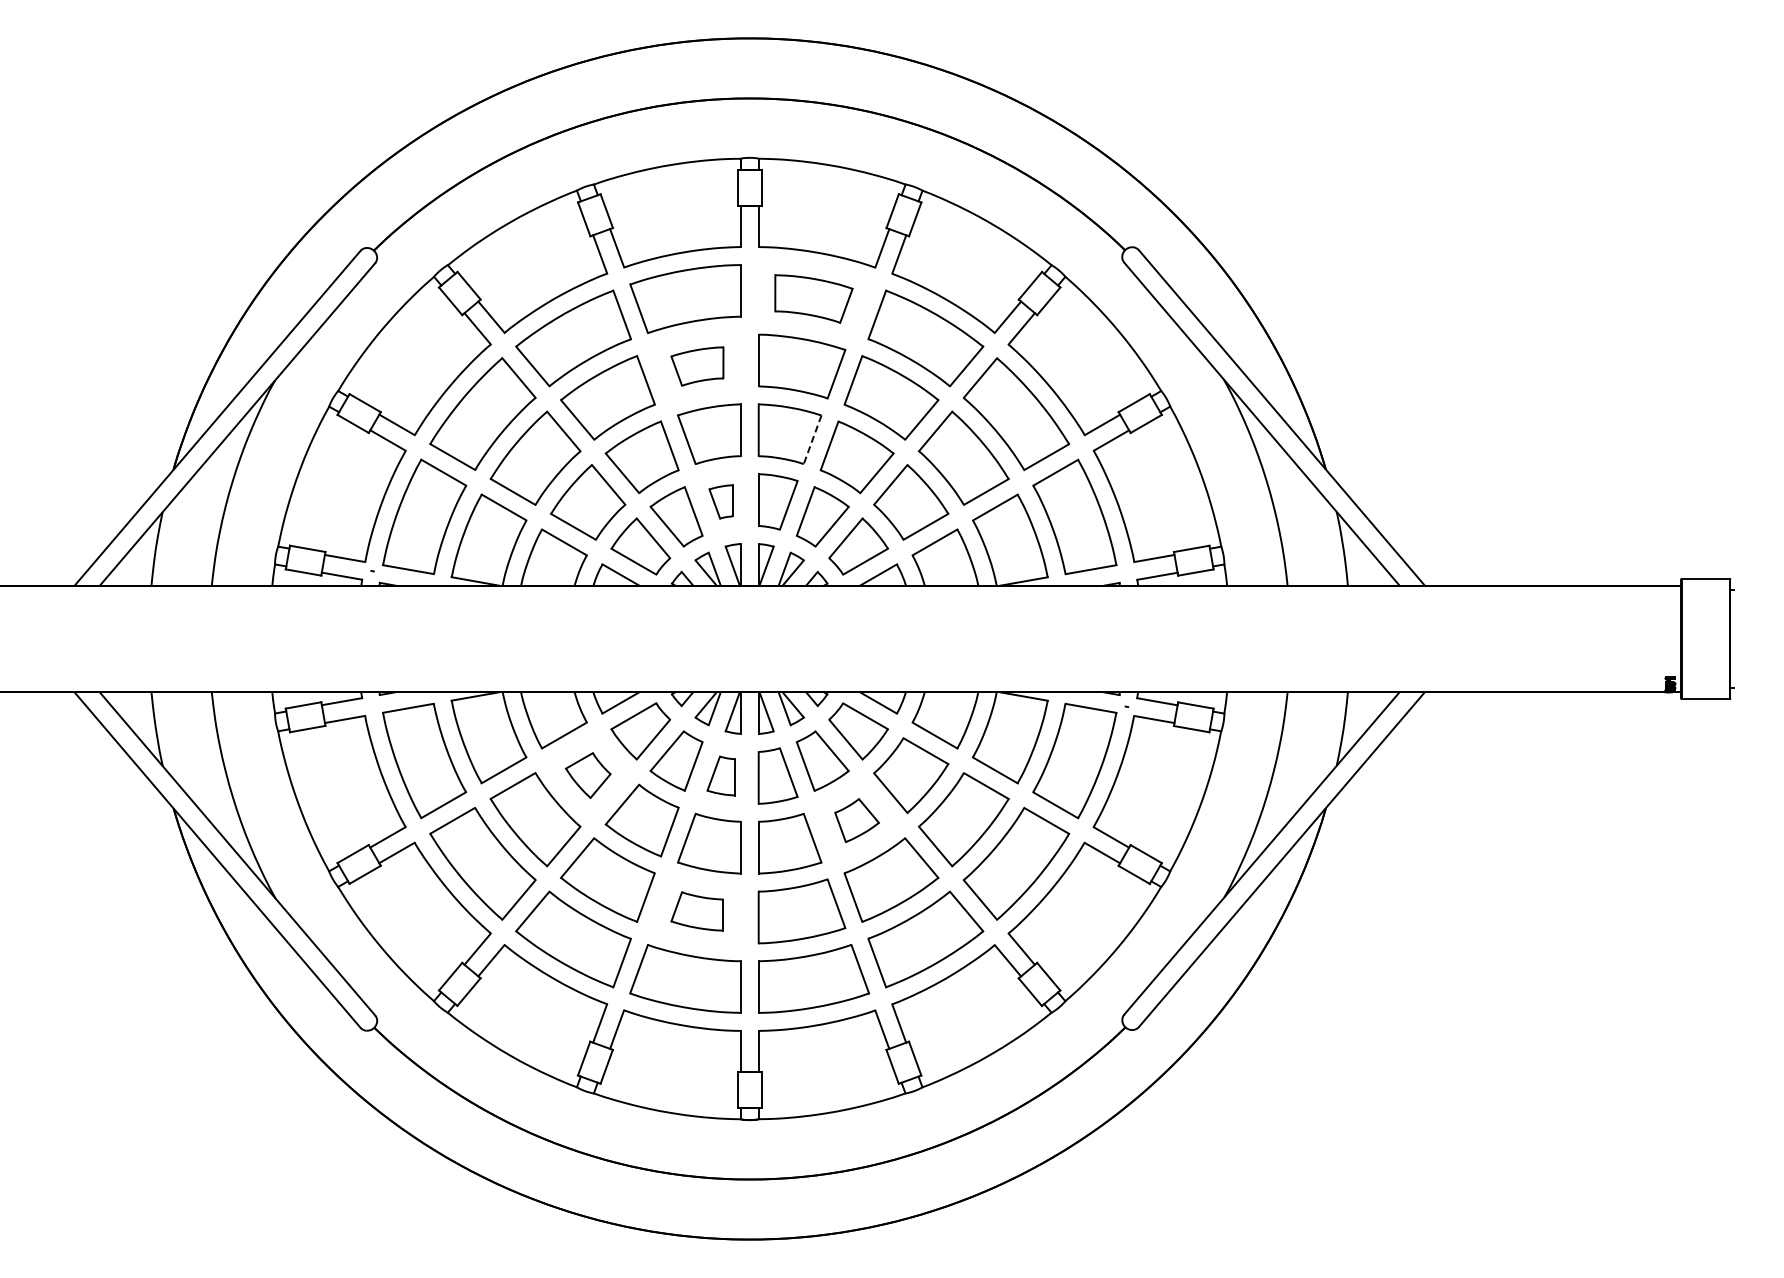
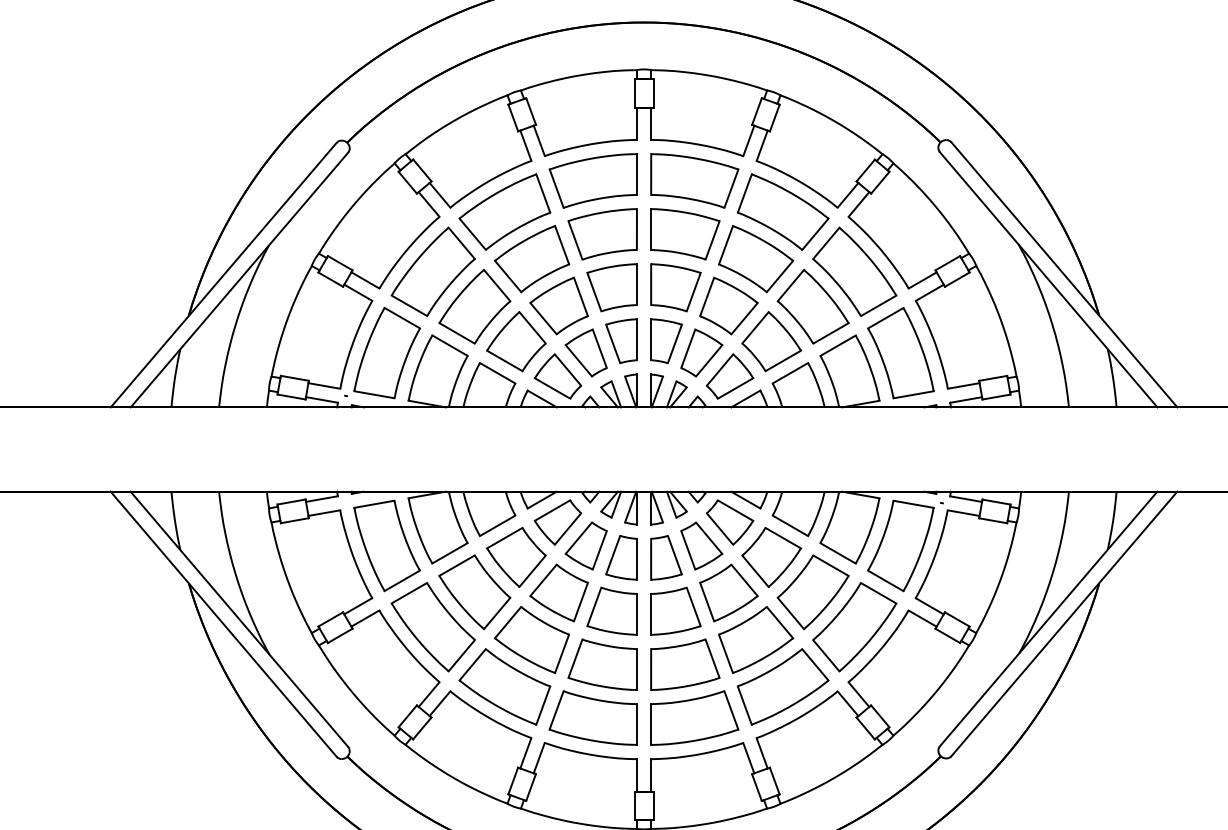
part: (813, 298) -> (694, 180), size x1.43
part: (697, 366) -> (602, 234), size x1.67
line: (812, 439) -> (693, 291), dashed -> solid
part: (720, 501) -> (620, 340), size x1.67
part: (588, 775) -> (516, 557), size x1.67
part: (720, 775) -> (620, 557), size x1.43
part: (856, 820) -> (728, 592), size x1.67
part: (697, 911) -> (602, 664), size x1.67

